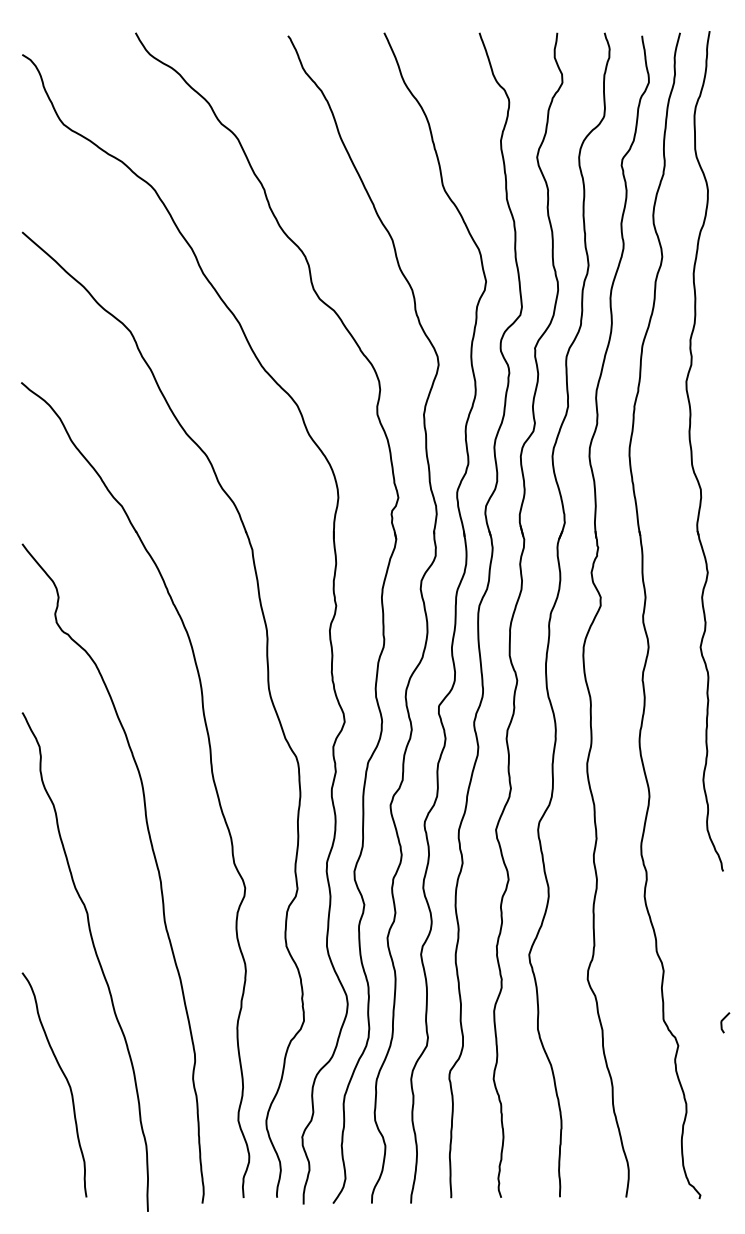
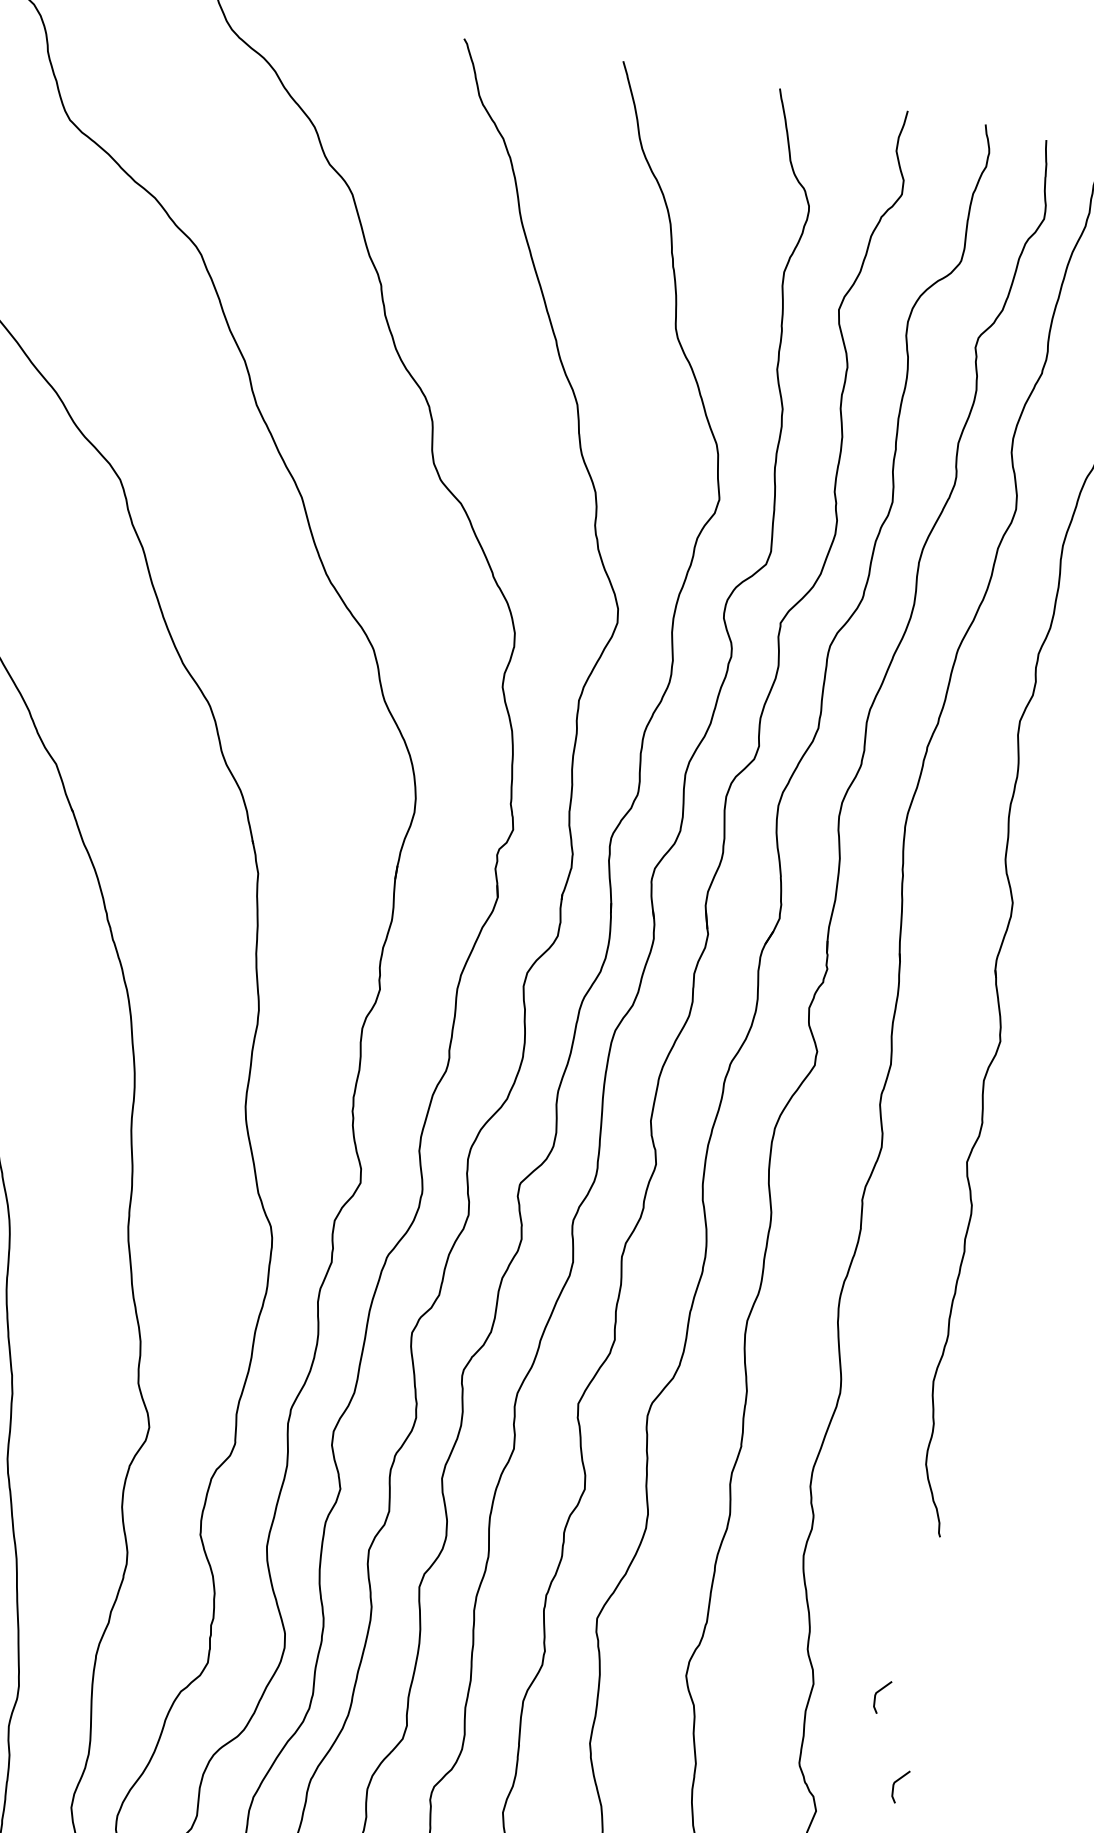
line: (703, 969) -> (879, 1692), added

